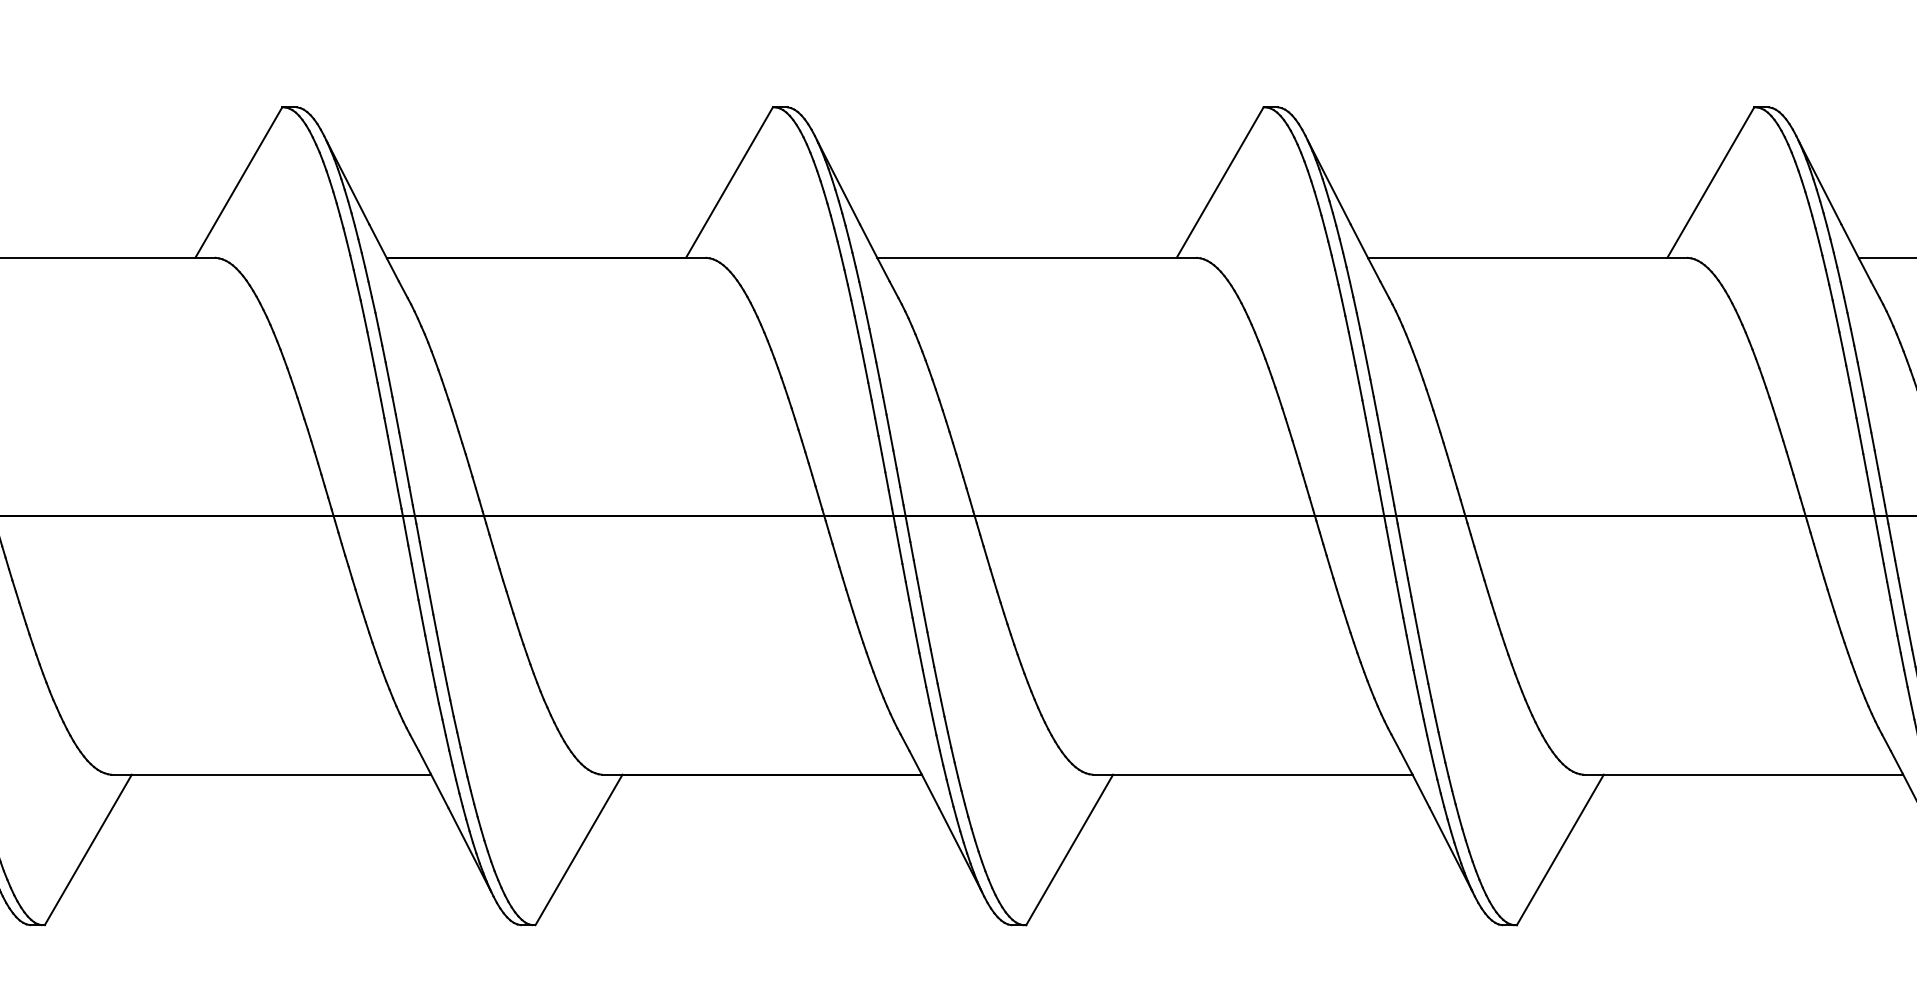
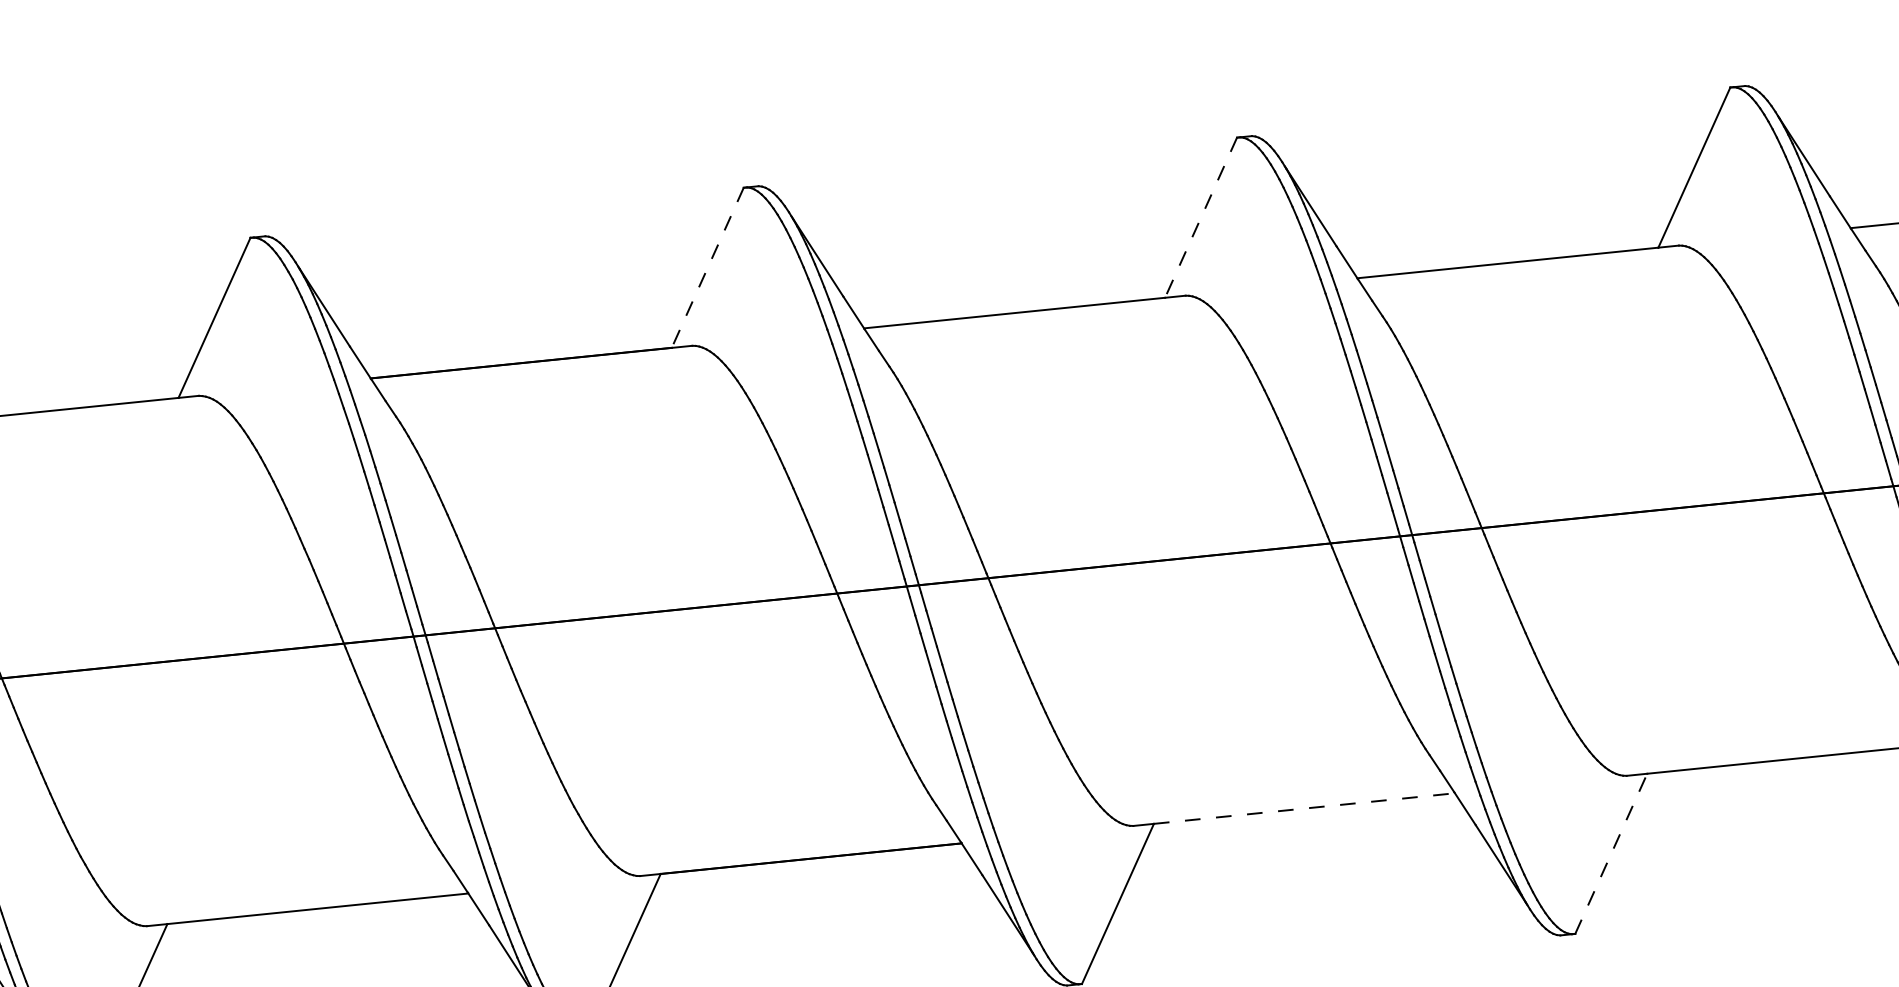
line: (729, 182) -> (707, 267), solid -> dashed
line: (1220, 182) -> (1201, 217), solid -> dashed
line: (1262, 774) -> (1304, 808), solid -> dashed
line: (1560, 849) -> (1611, 853), solid -> dashed

